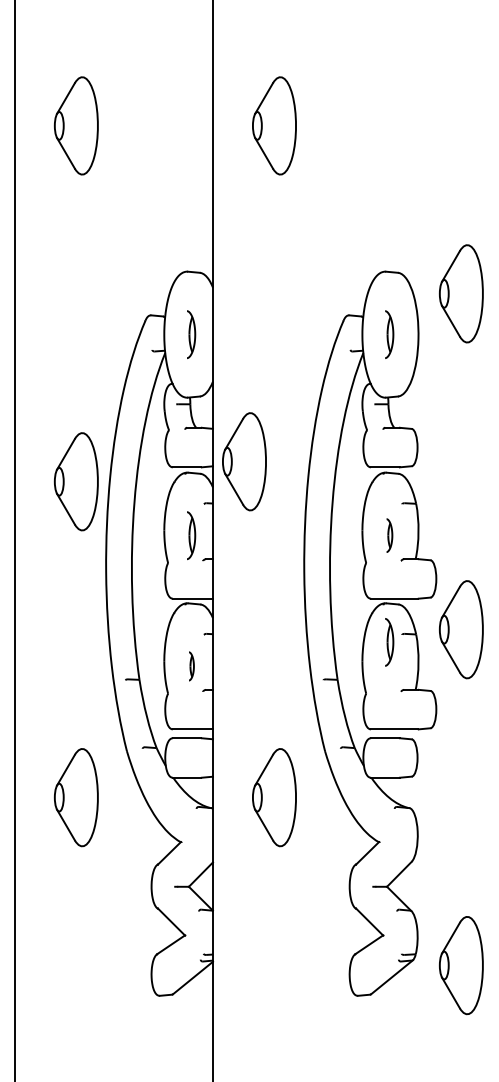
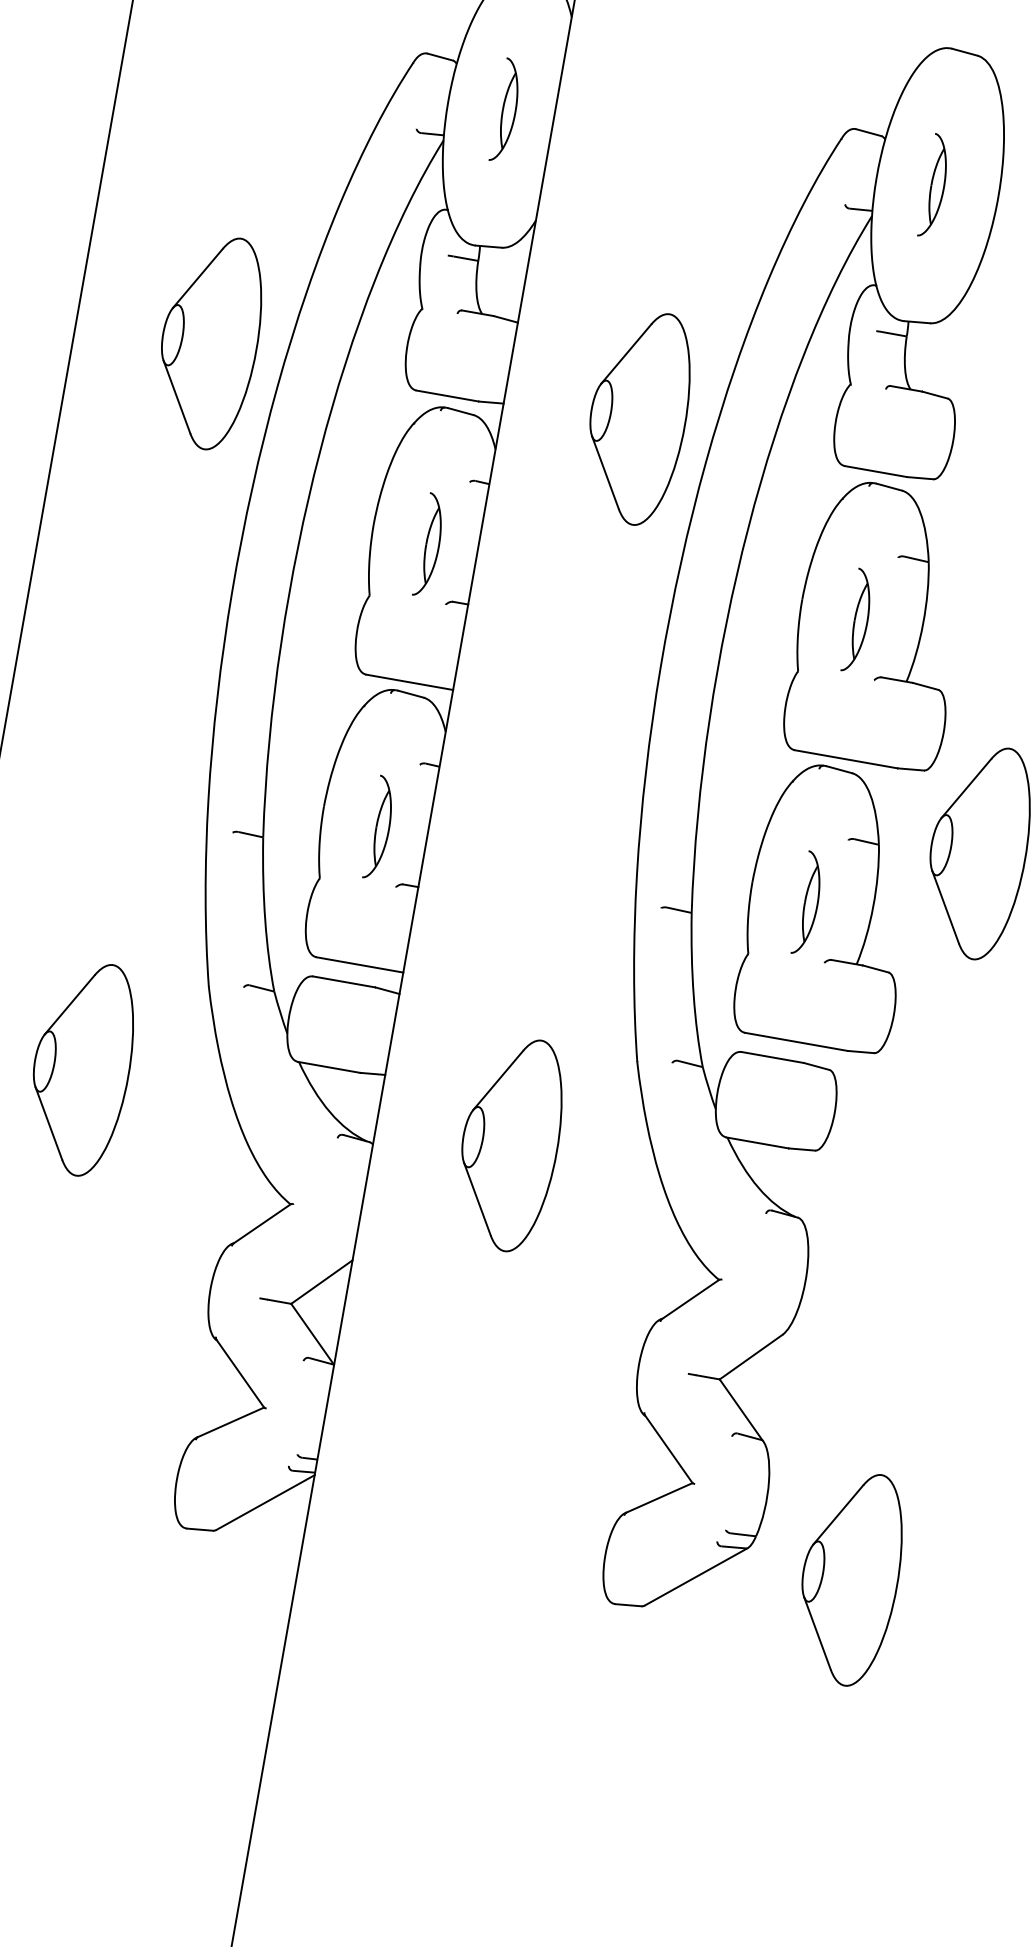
part: (244, 461) -> (638, 416), moved
part: (75, 481) -> (208, 340), moved
part: (389, 535) -> (858, 620), size x1.43
part: (389, 642) -> (809, 903), moved
part: (191, 666) -> (380, 828), size x1.67

